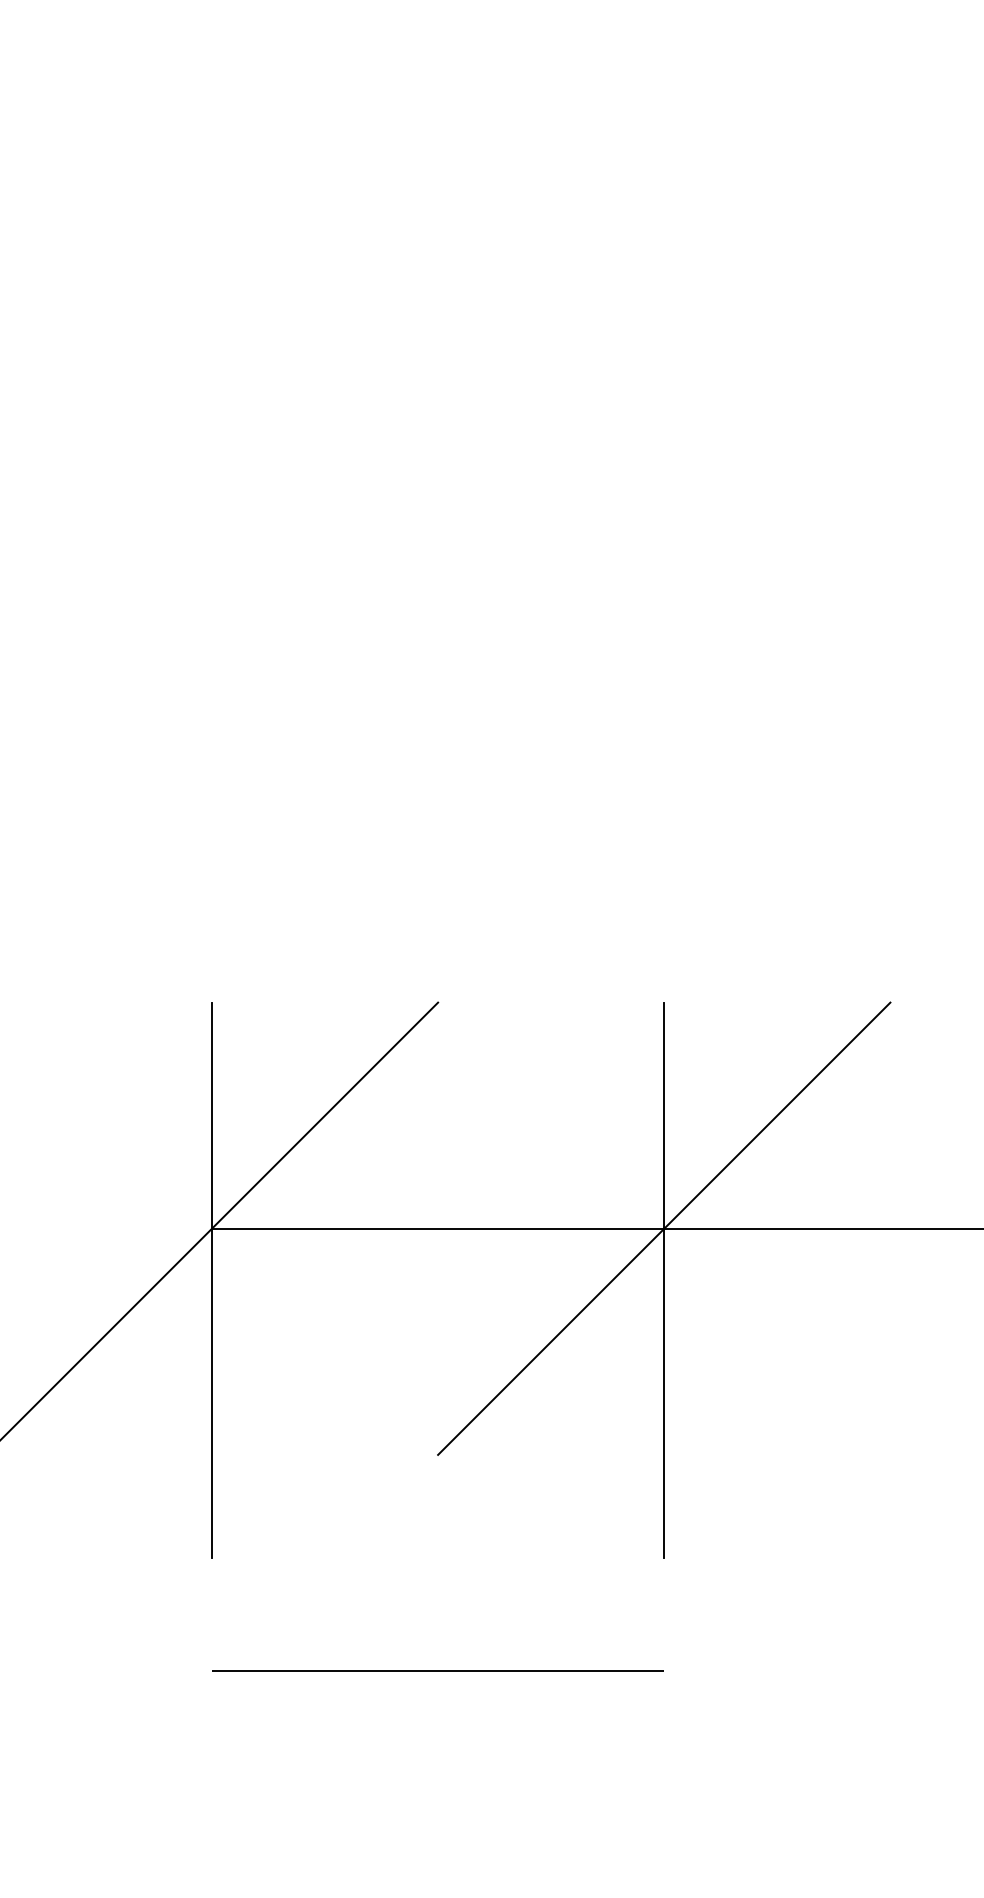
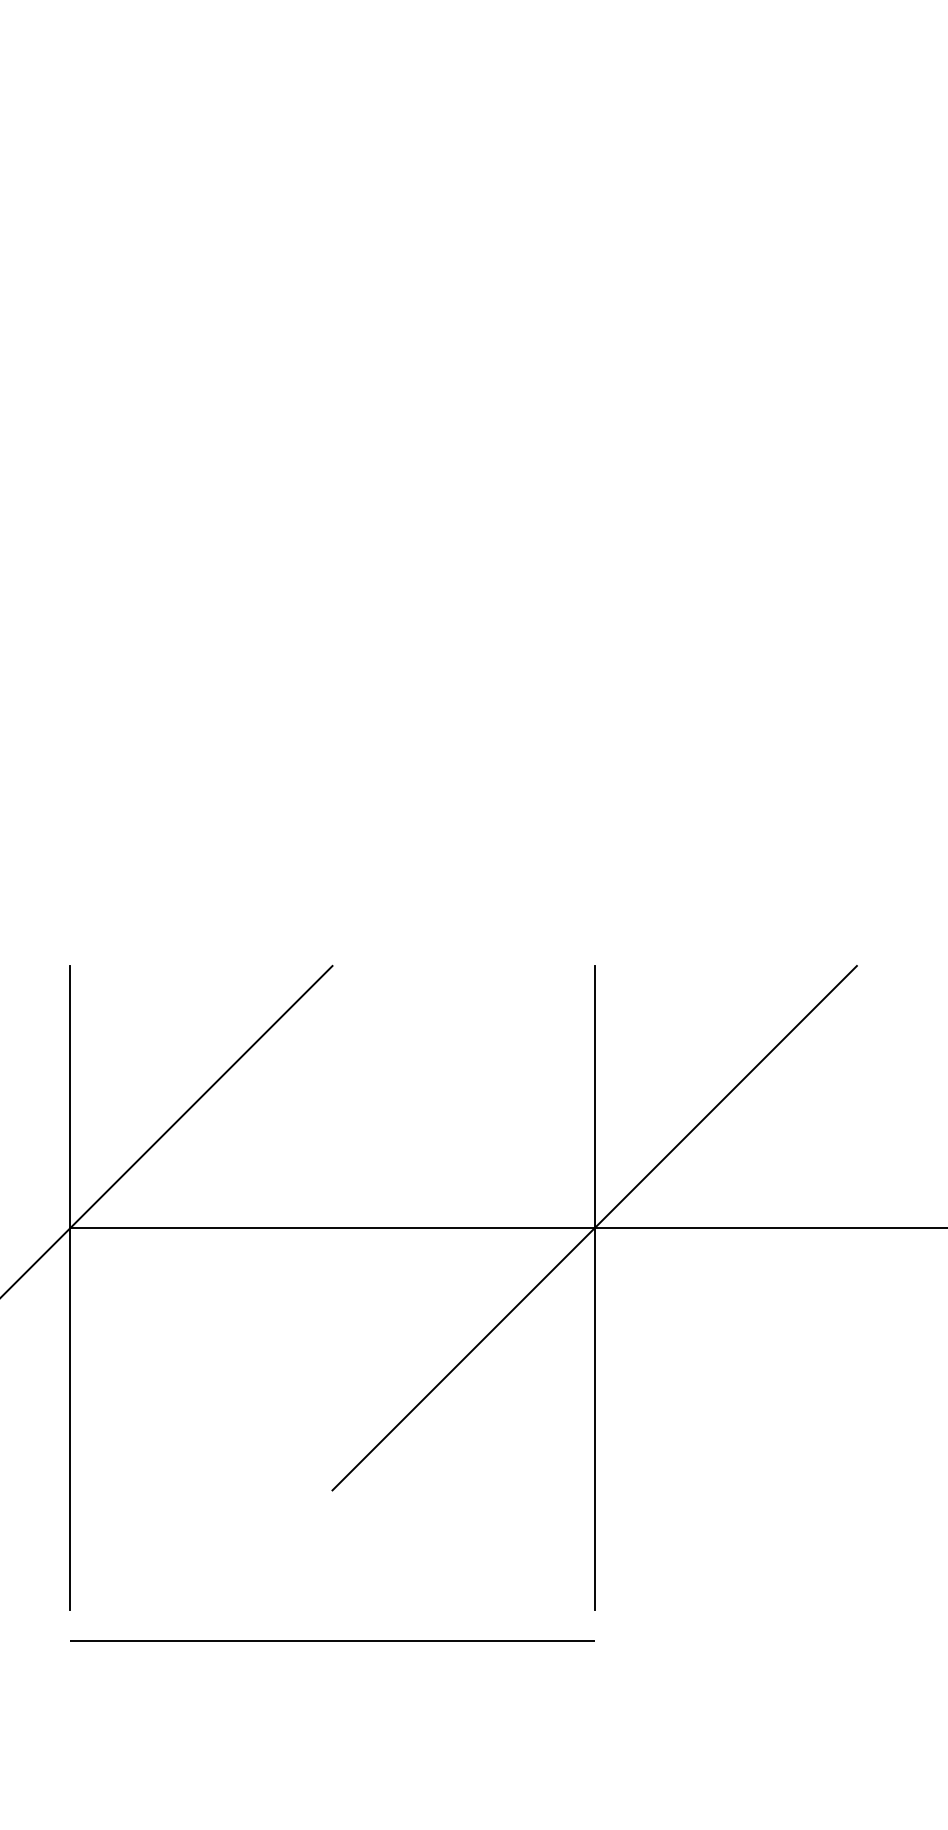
line: (437, 1670) -> (331, 1640), moved

